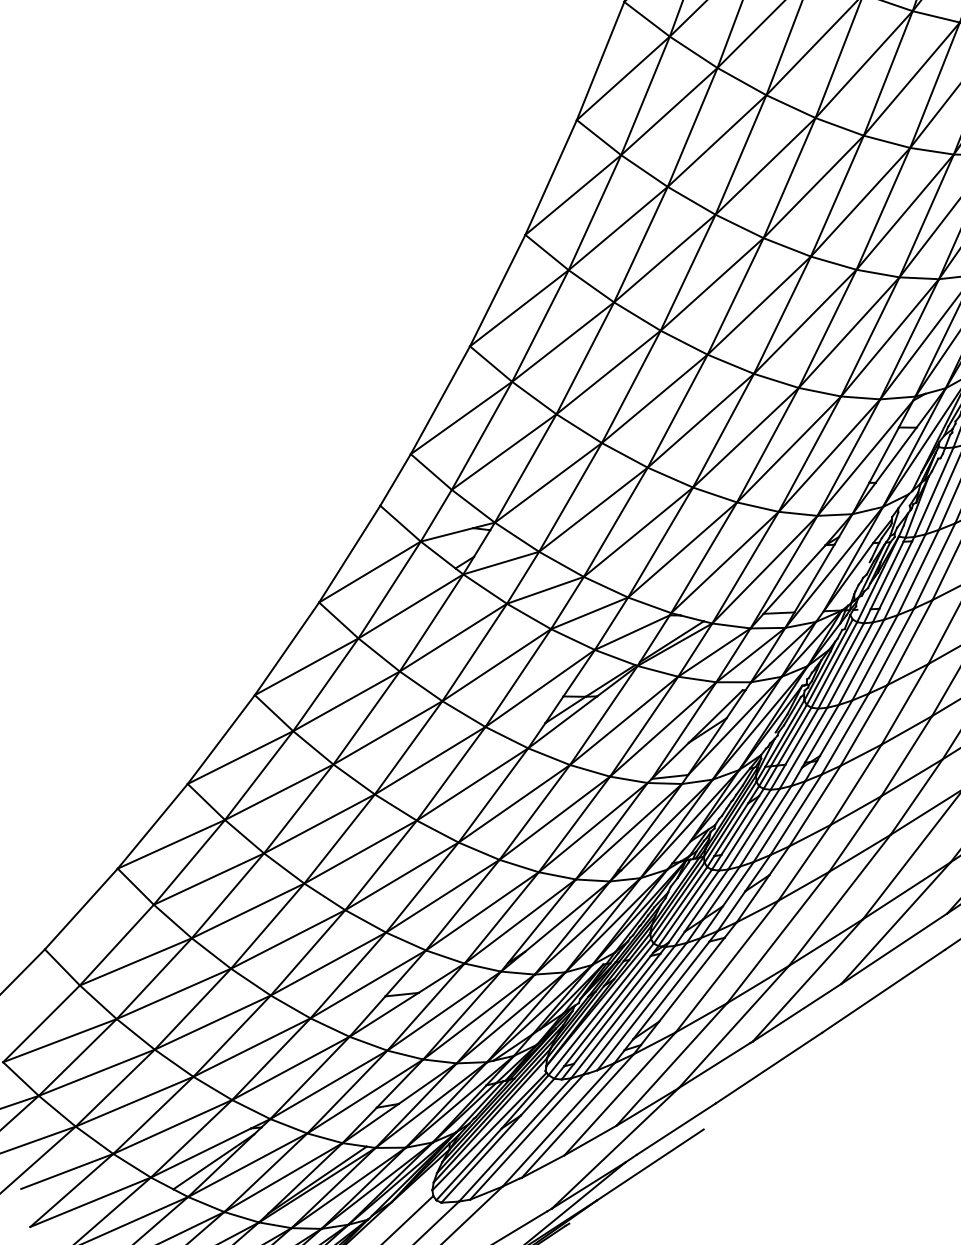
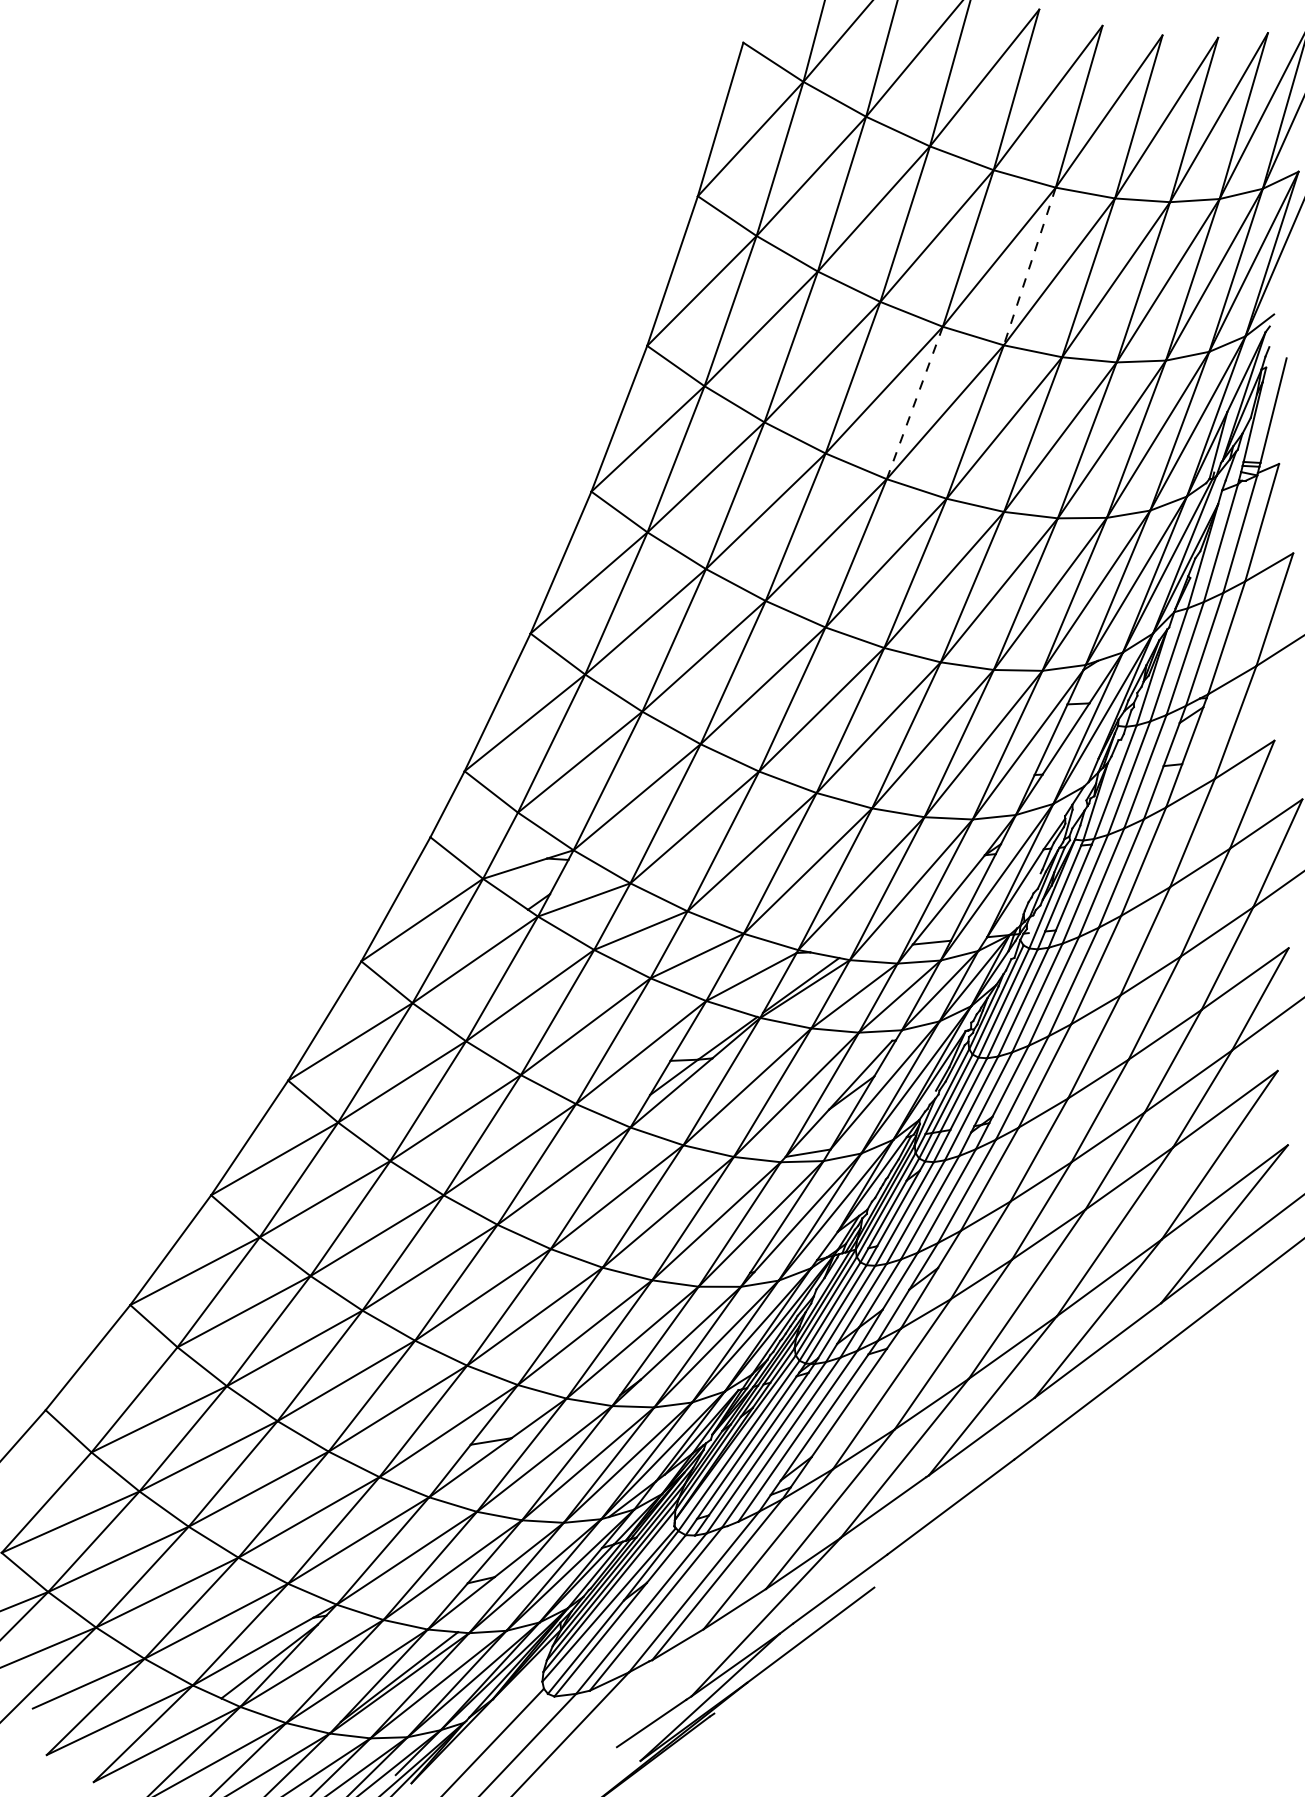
line: (888, 73) -> (1029, 266), solid -> dashed
line: (789, 177) -> (914, 402), solid -> dashed

